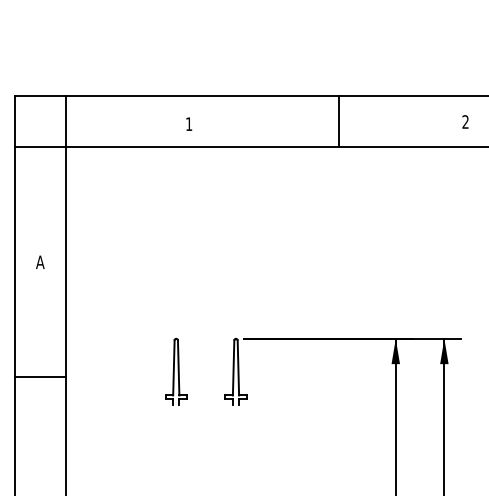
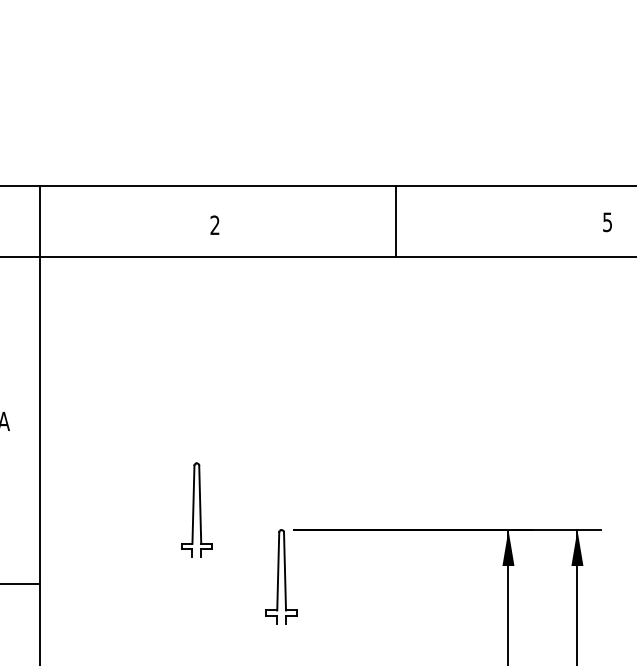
line: (339, 121) -> (395, 221), moved
text: (465, 121) -> (607, 221), 2 -> 5
text: (189, 123) -> (215, 224), 1 -> 2
part: (176, 371) -> (197, 509), moved

